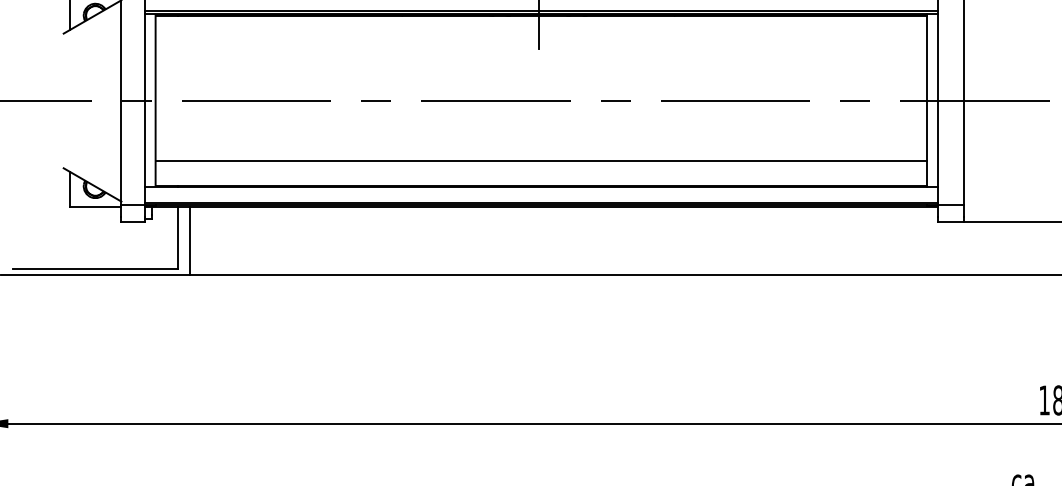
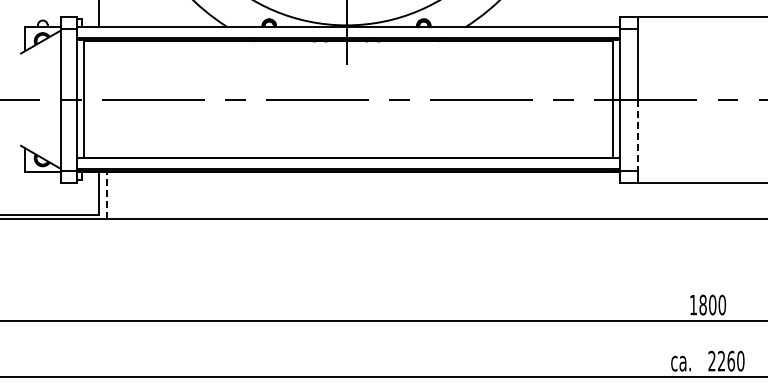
line: (964, 153) -> (638, 135), solid -> dashed
line: (541, 160) -> (348, 140), removed
line: (189, 240) -> (107, 195), solid -> dashed

